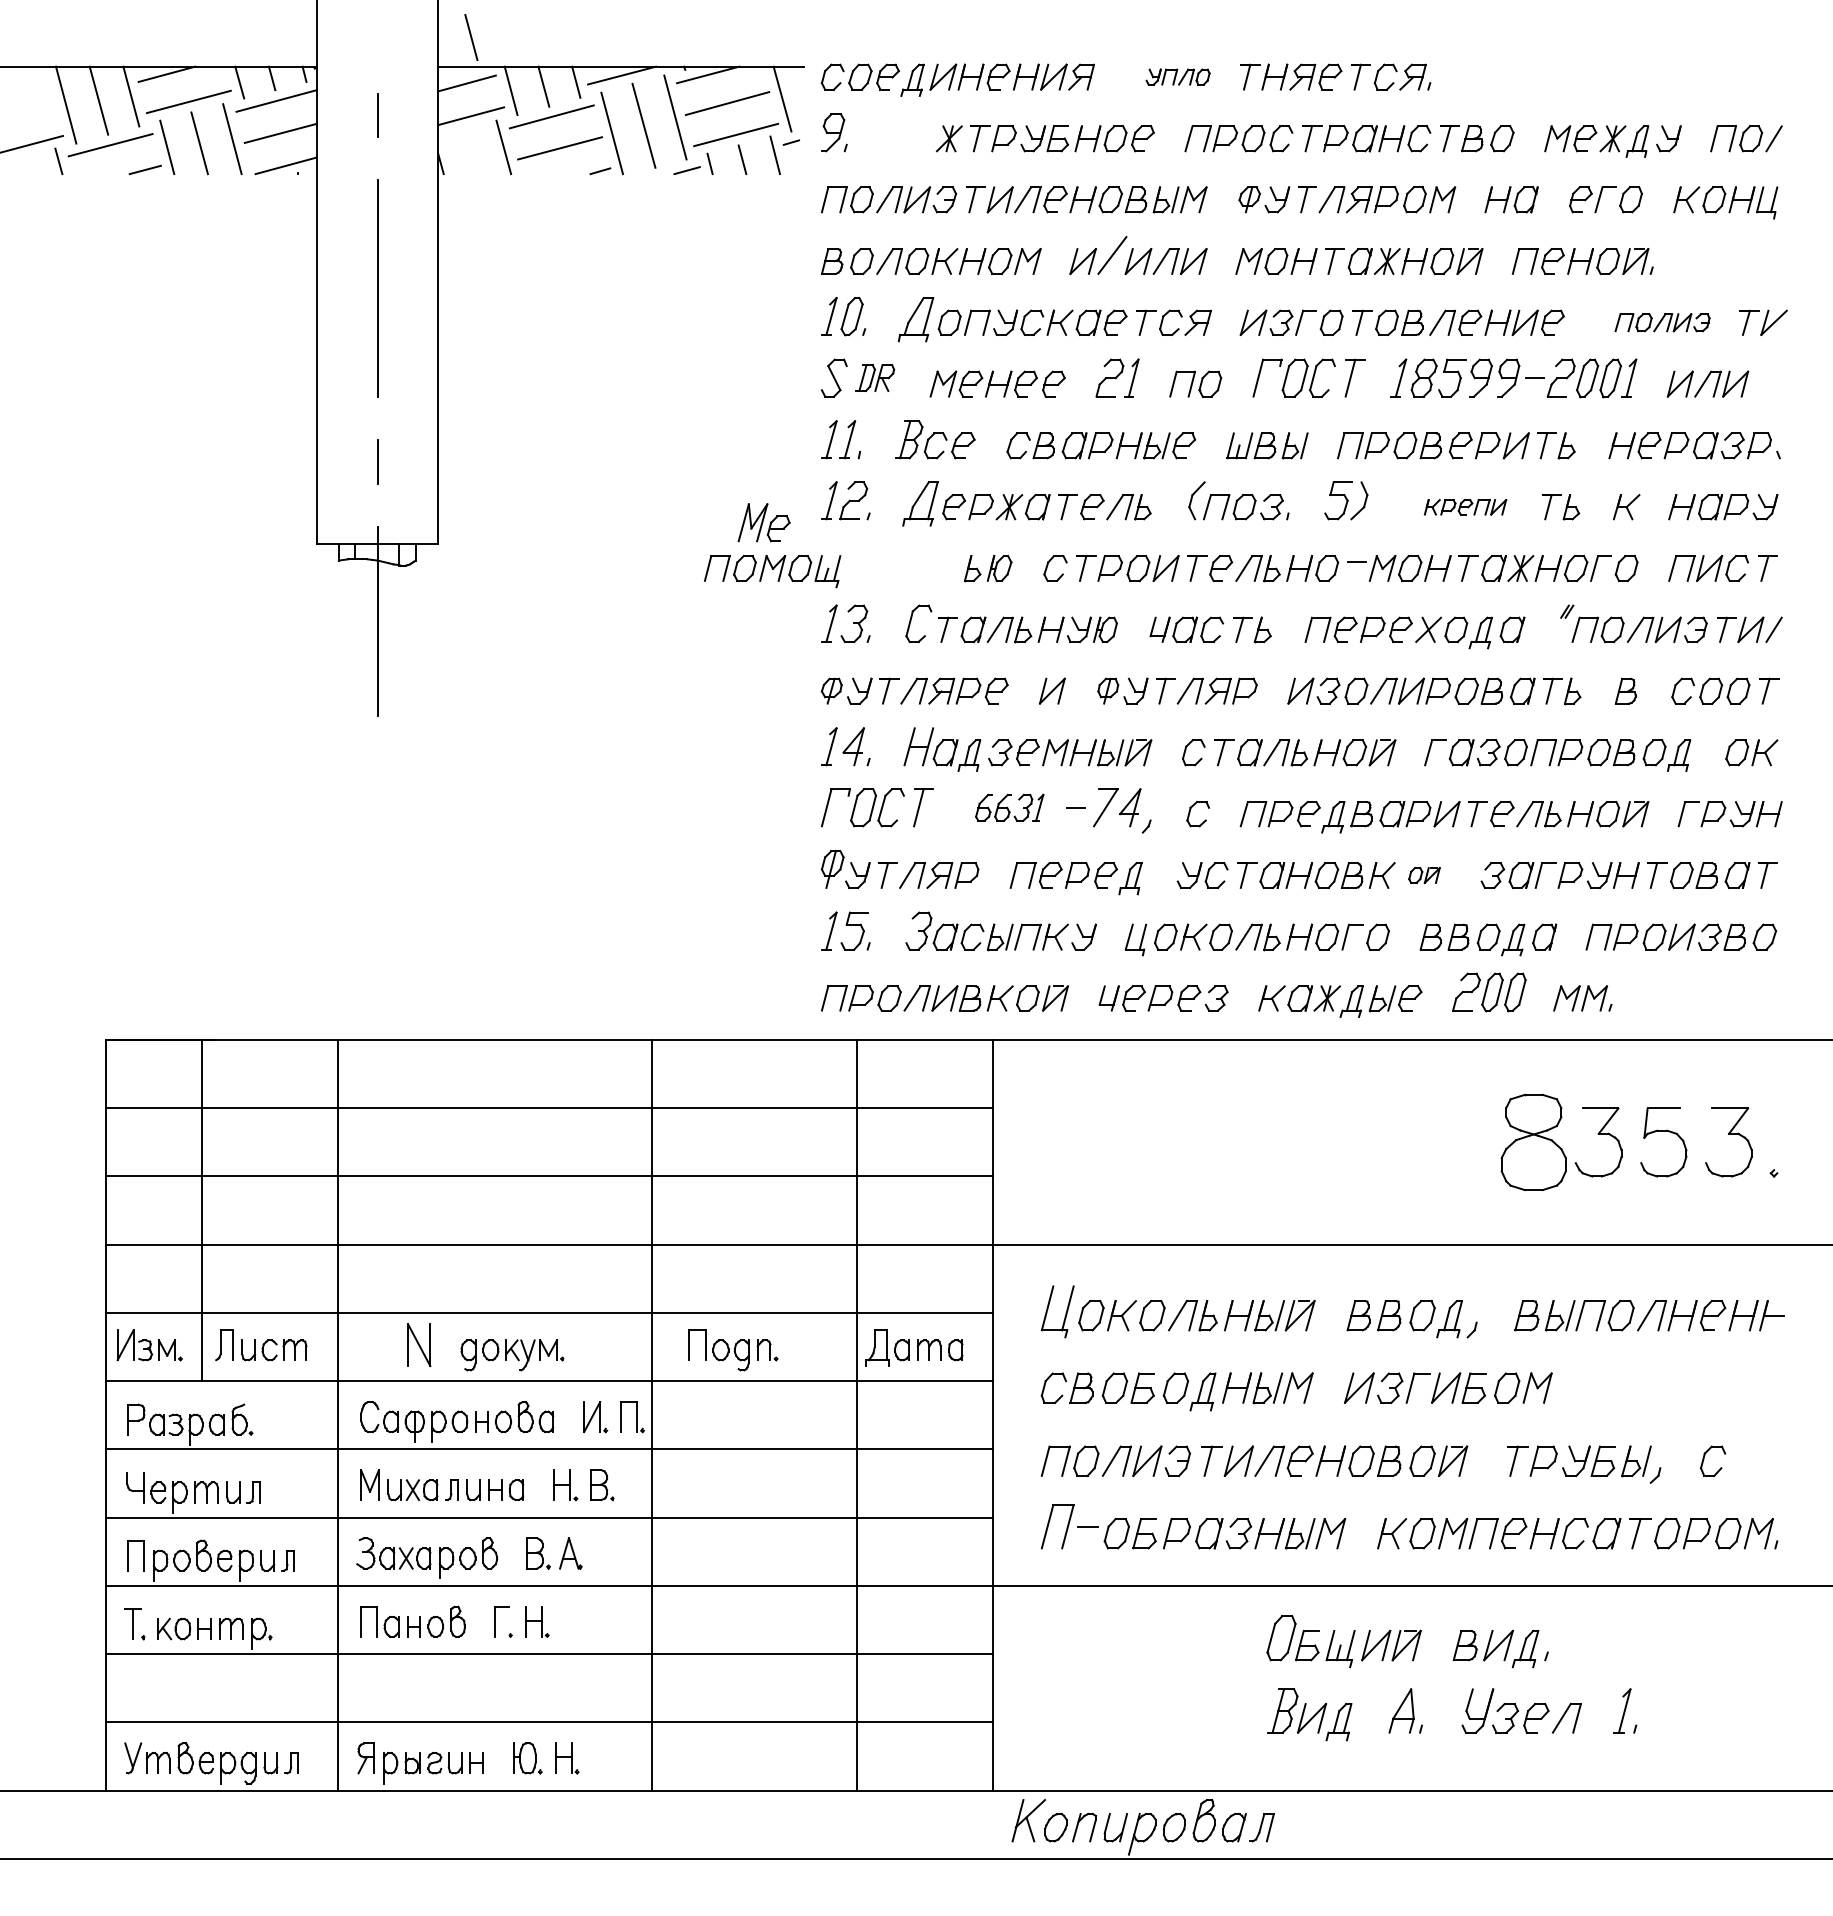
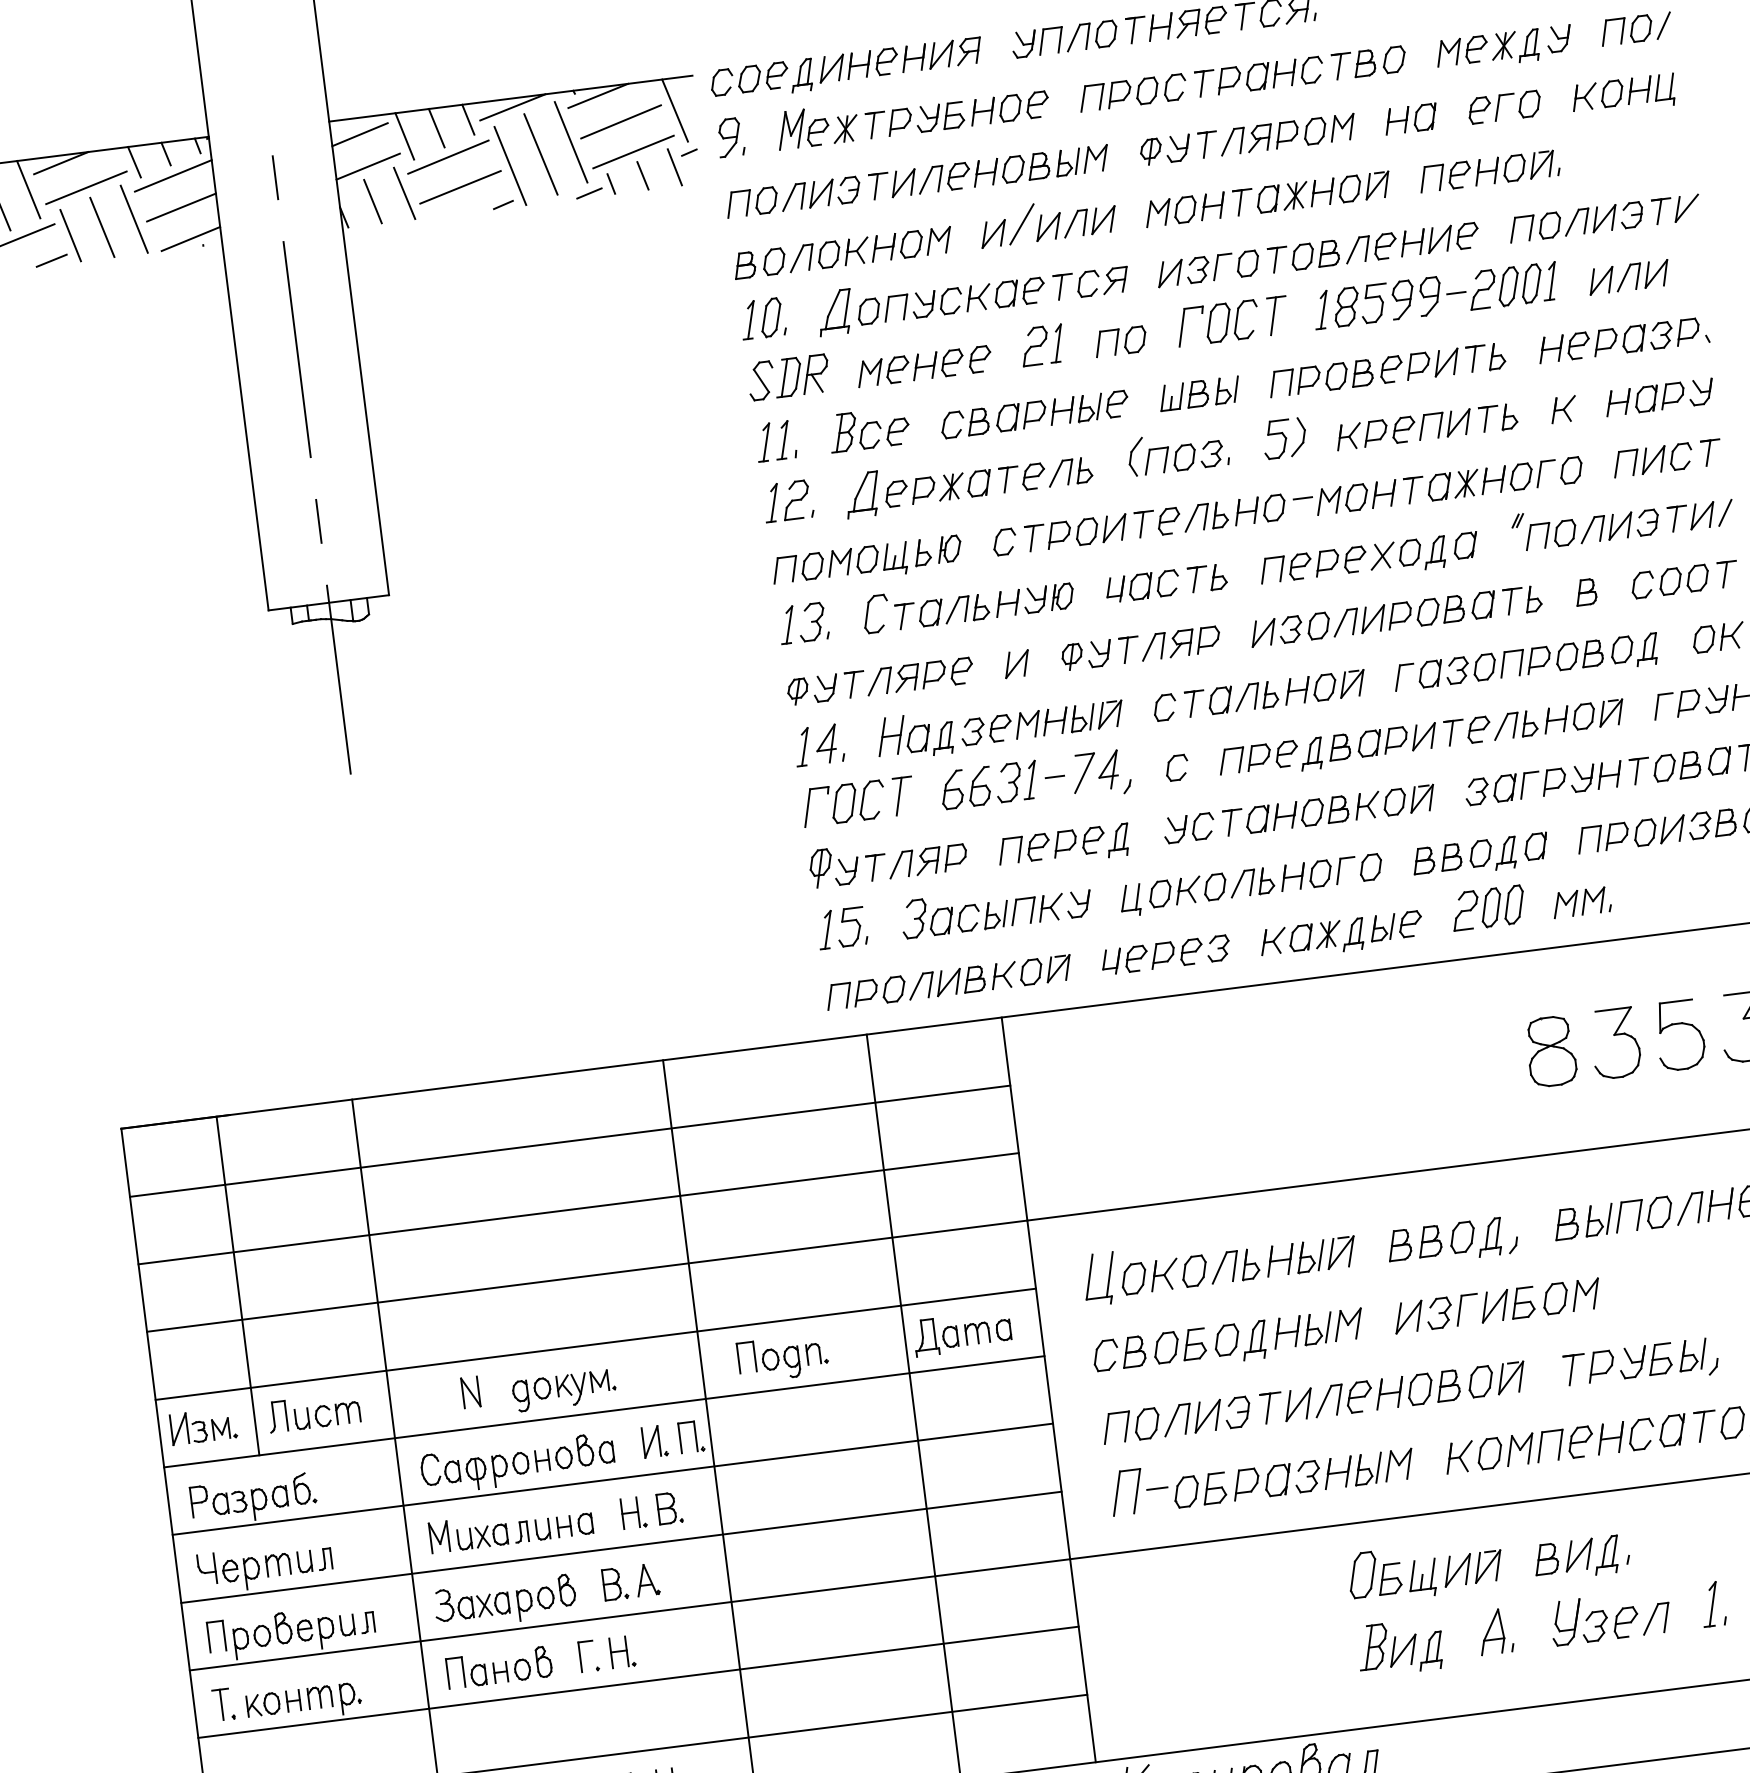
line: (471, 37) -> (373, 201), moved
part: (1177, 76) -> (1064, 38), size x1.67
part: (1662, 322) -> (1576, 221), size x1.43
part: (875, 377) -> (802, 375), size x1.43
part: (1465, 507) -> (1403, 430), size x1.67
part: (763, 522) -> (802, 128), moved
part: (772, 571) -> (840, 565), moved
part: (1009, 807) -> (989, 784), size x1.43
part: (1424, 875) -> (1409, 800), size x1.67
part: (1533, 1142) -> (1550, 1051), size x0.71
part: (419, 1345) -> (471, 1392), size x0.71

